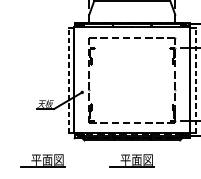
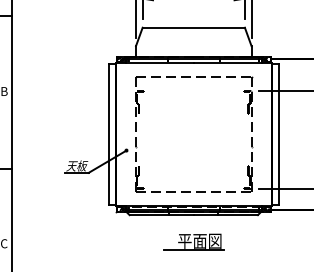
line: (68, 80) -> (108, 134), dashed -> solid
line: (195, 80) -> (278, 134), dashed -> solid
part: (42, 160) -> (73, 241), removed

